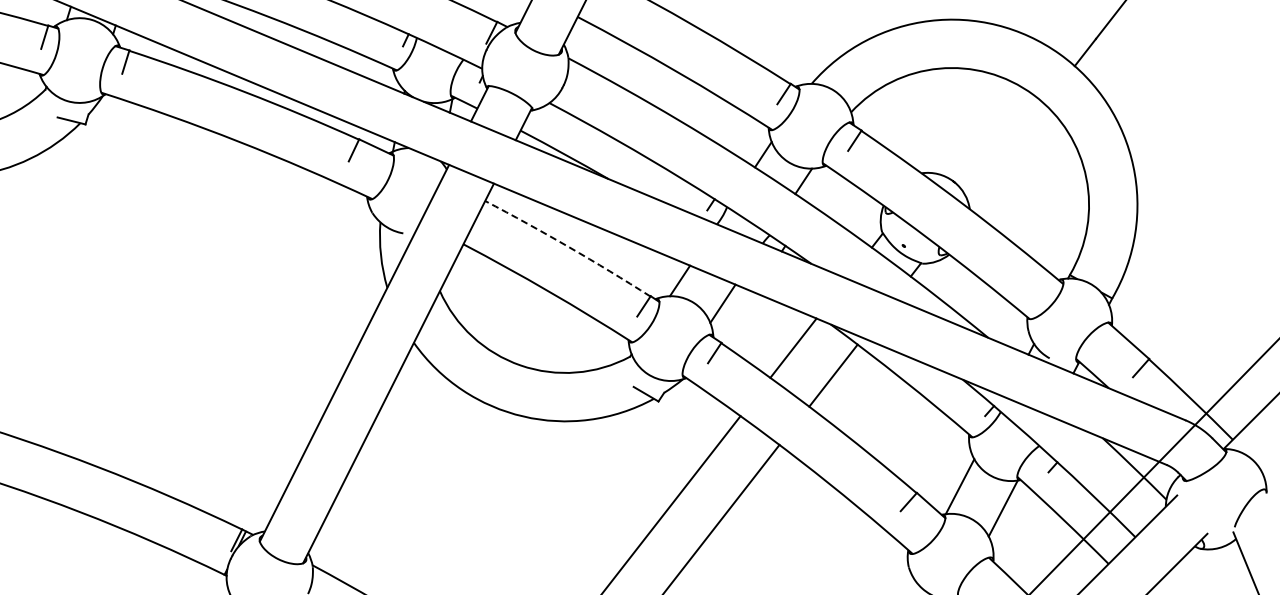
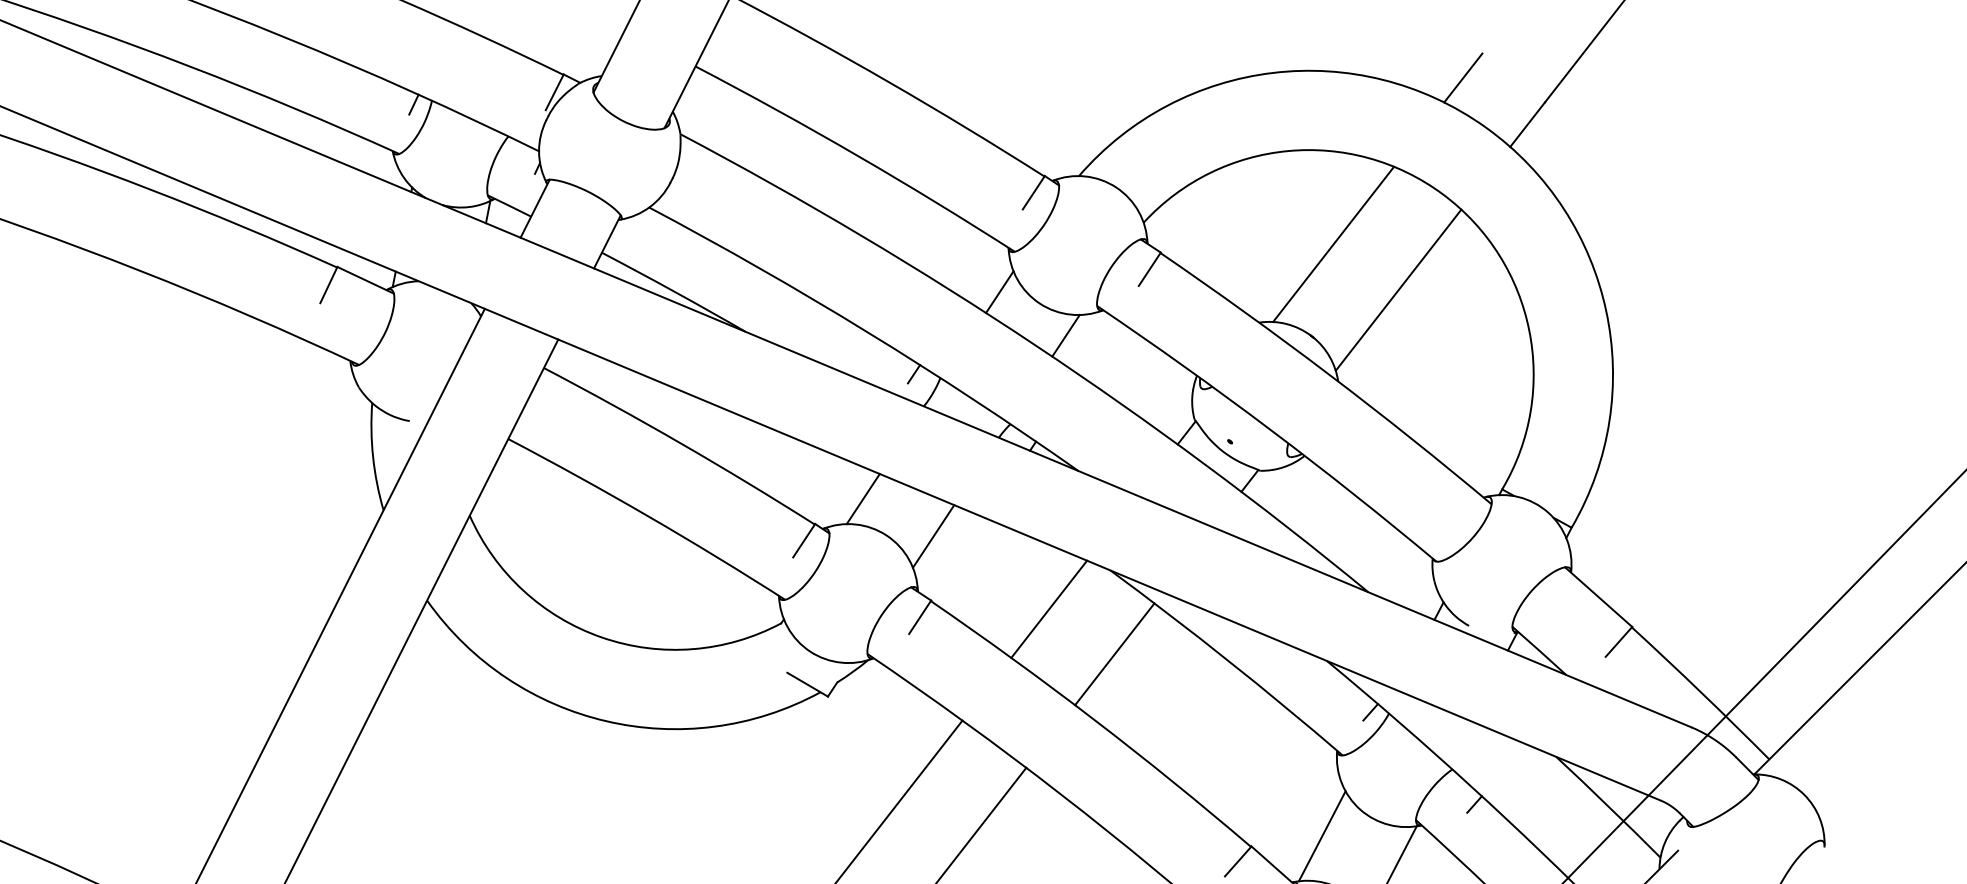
line: (1045, 24) -> (1462, 78), added
line: (966, 125) -> (1332, 244), added
line: (1006, 153) -> (1398, 290), added
arc: (568, 247) -> (680, 444), dashed -> solid

